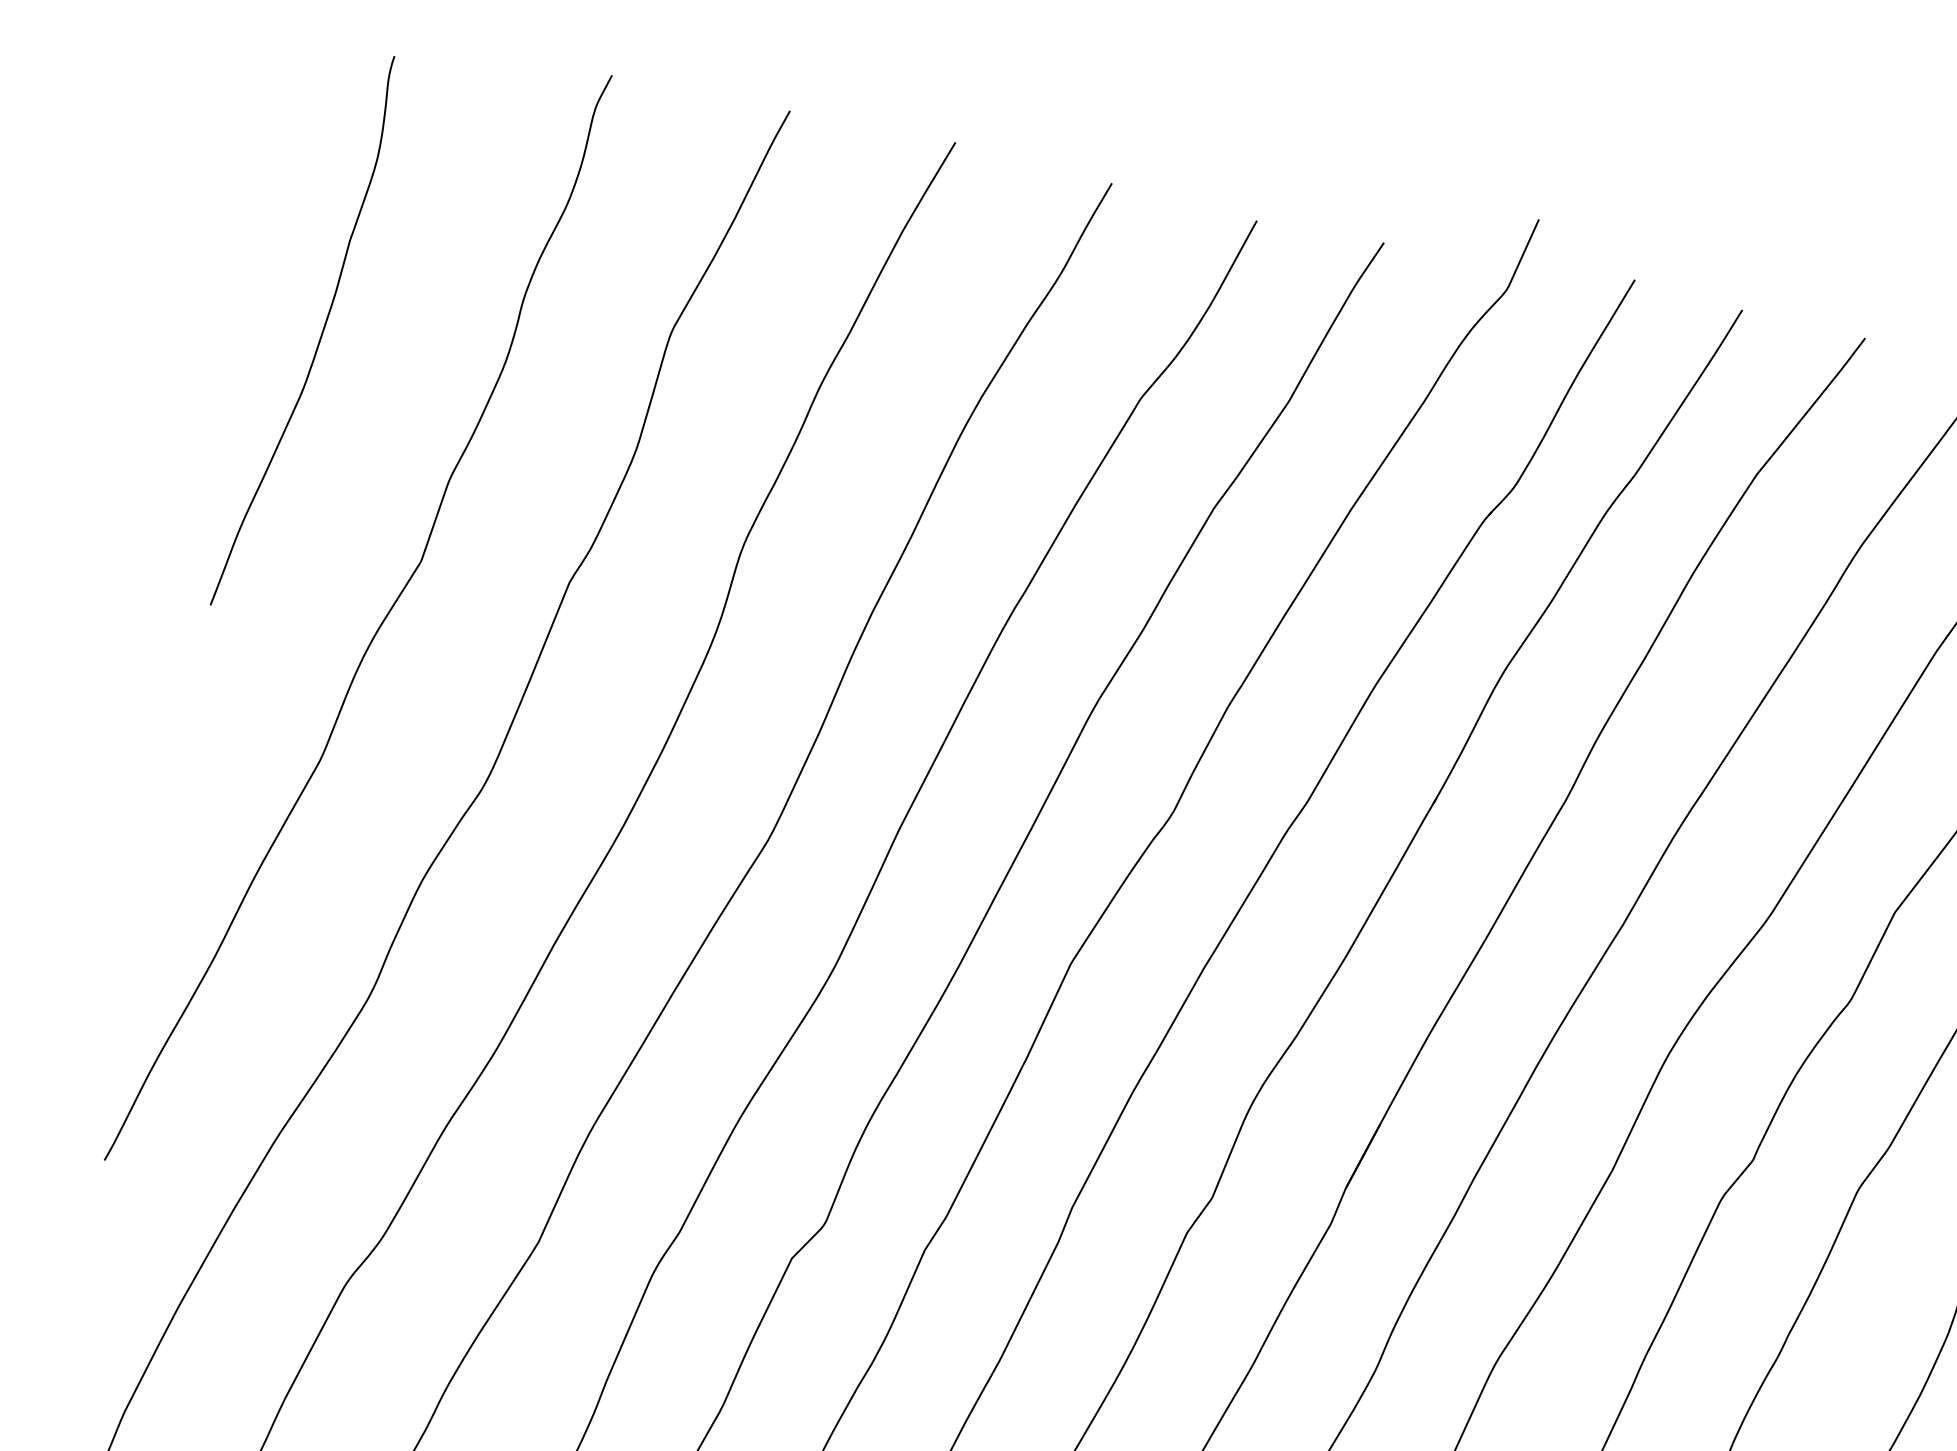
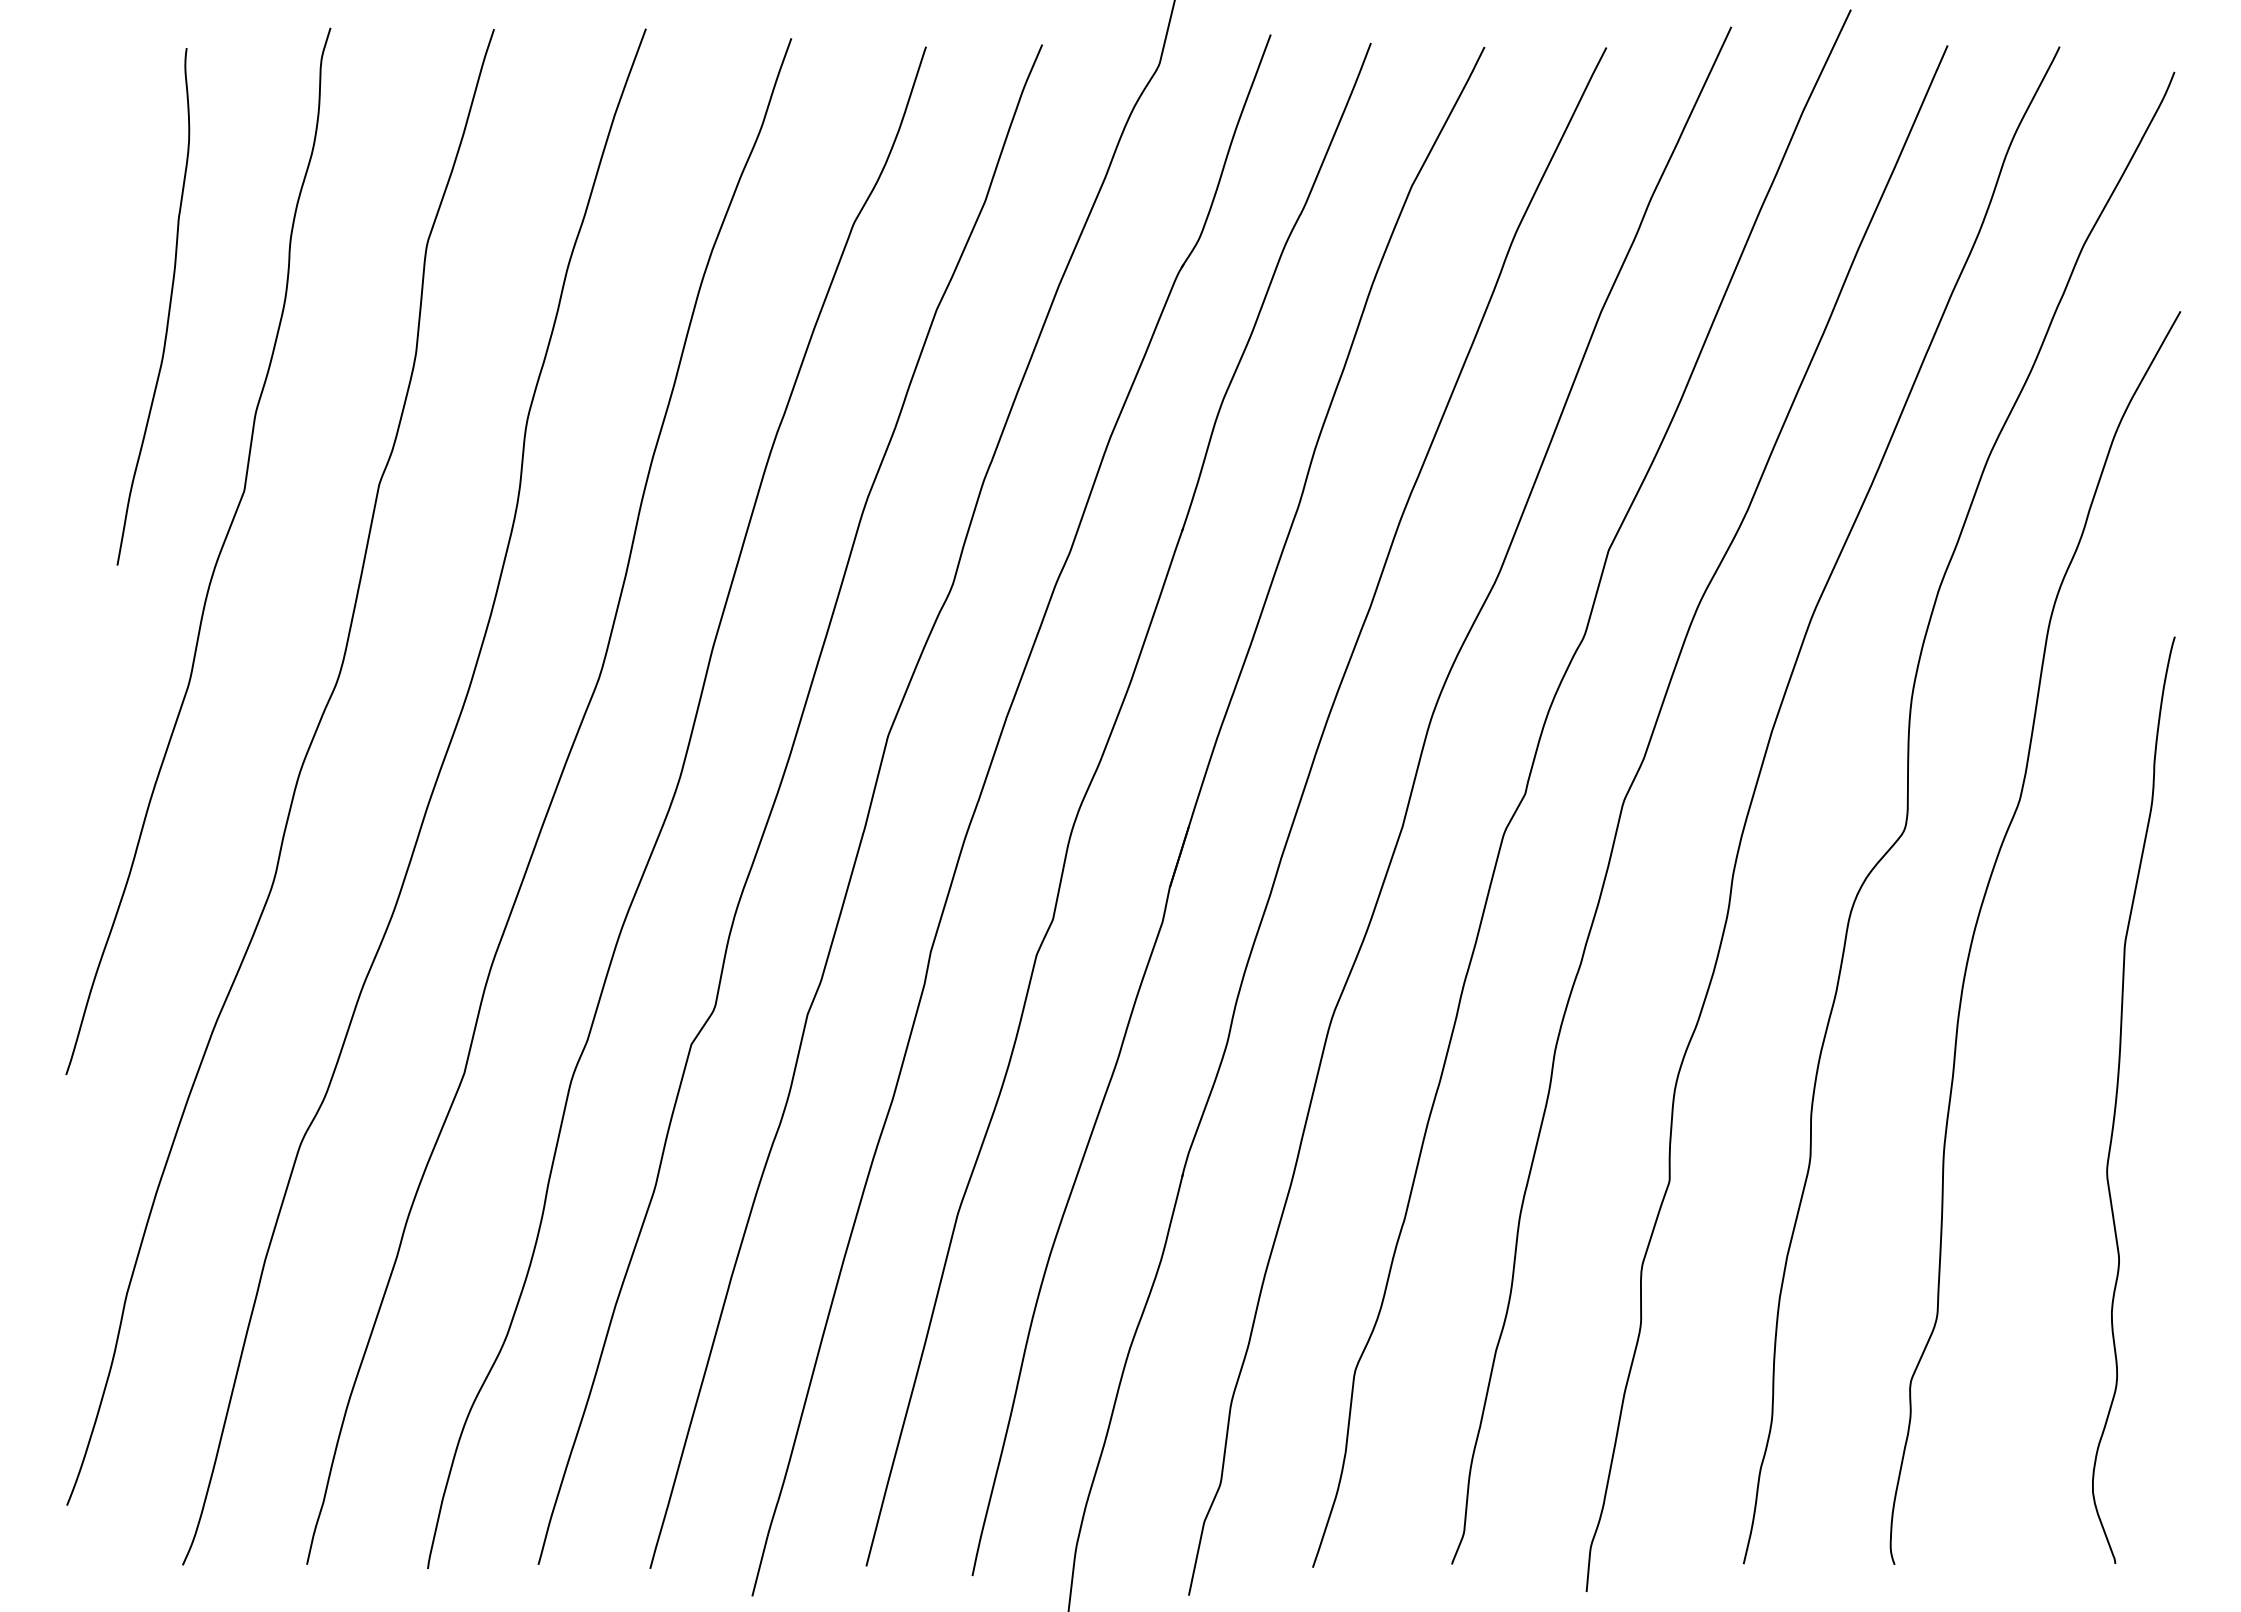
curve: (320, 336) -> (168, 308), moved

